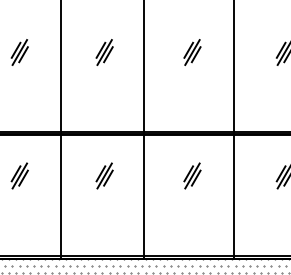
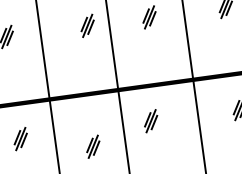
part: (104, 52) -> (87, 25), moved
part: (104, 175) -> (93, 146), moved
part: (192, 175) -> (151, 120), moved

